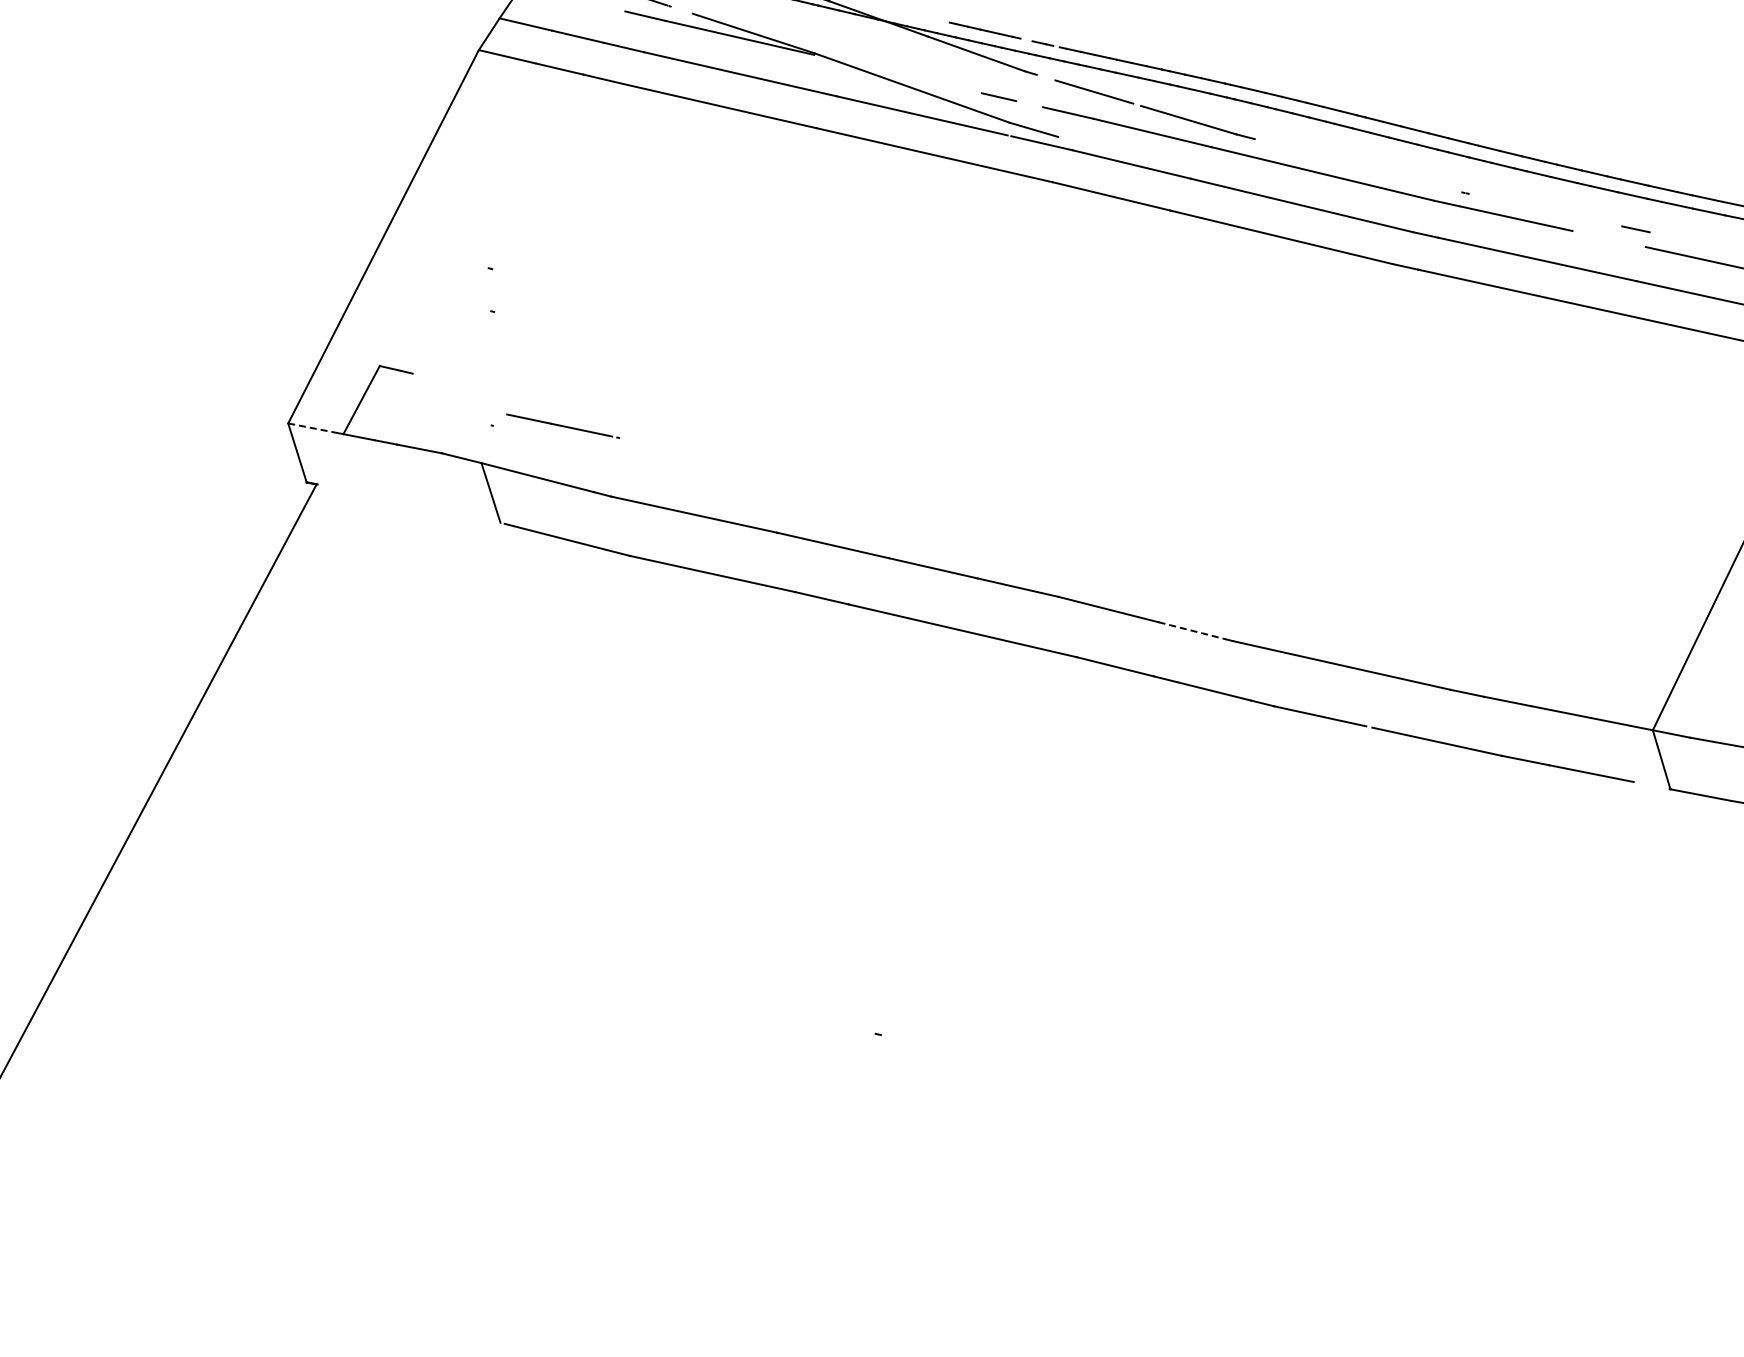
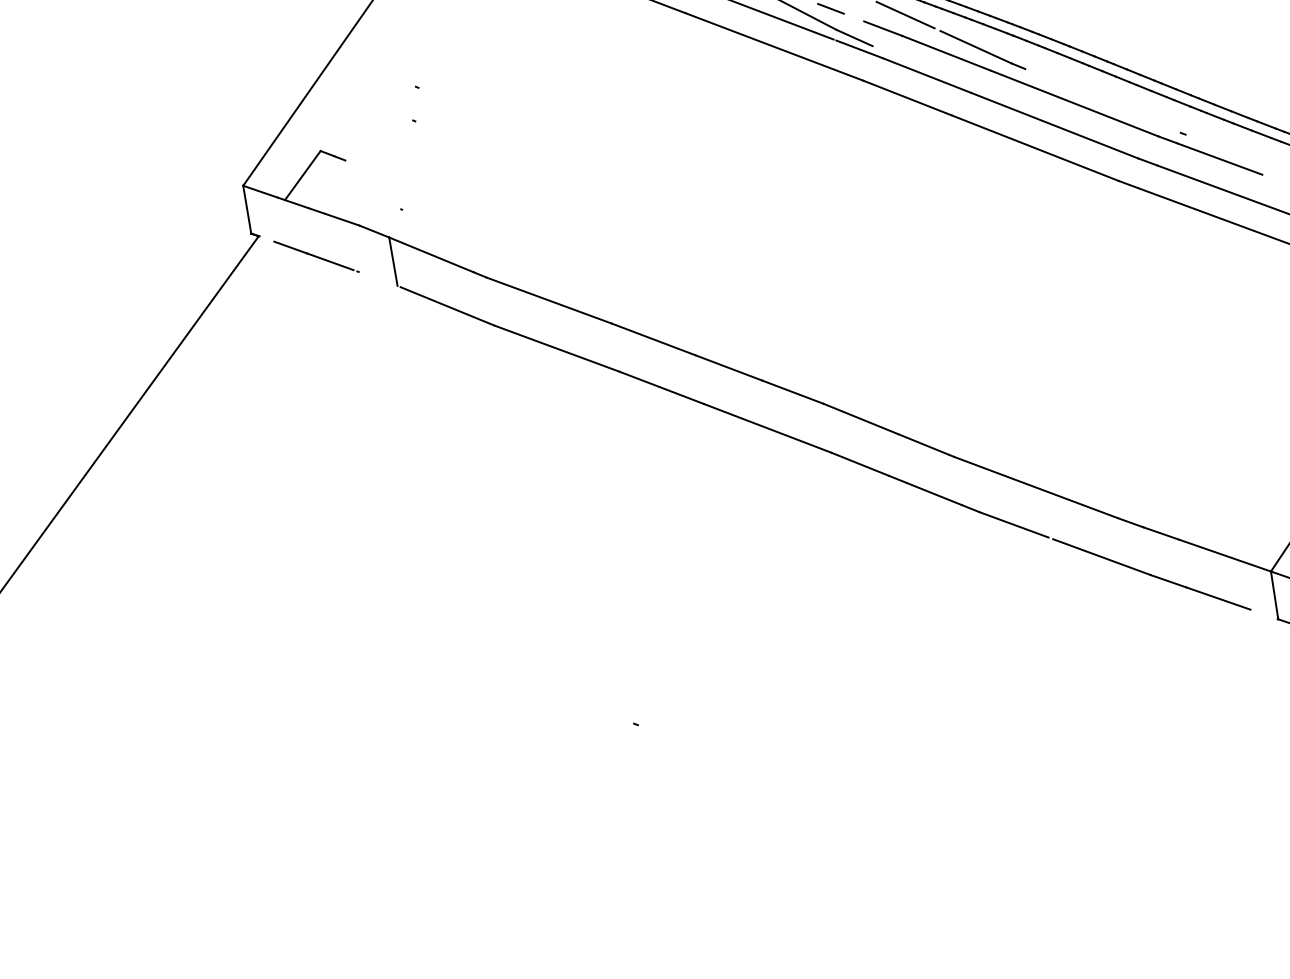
line: (563, 425) -> (316, 256), moved
line: (311, 427) -> (260, 191), dashed -> solid
line: (1192, 630) -> (923, 444), dashed -> solid

